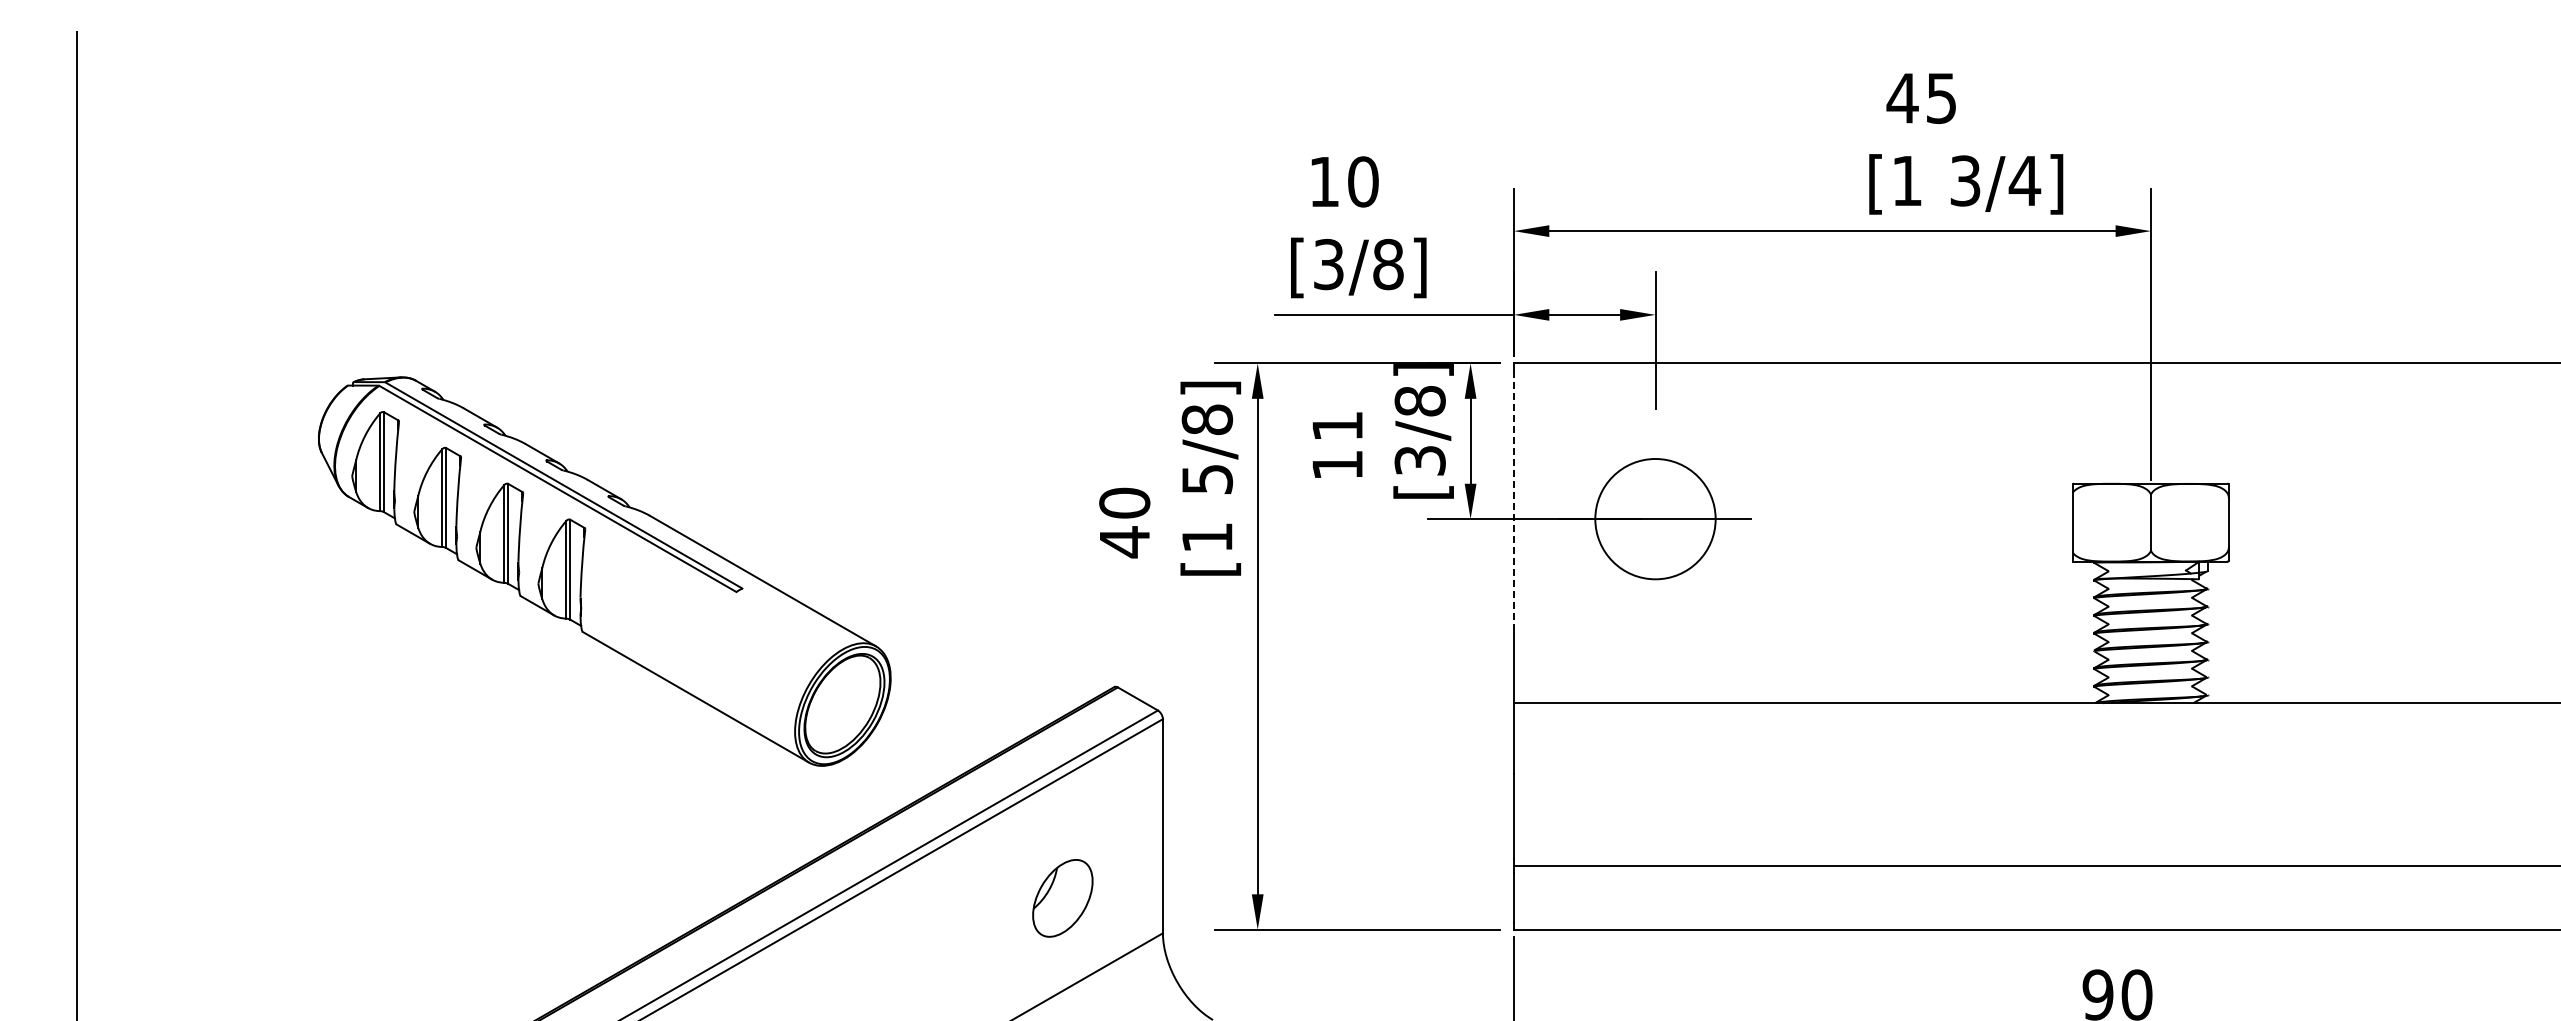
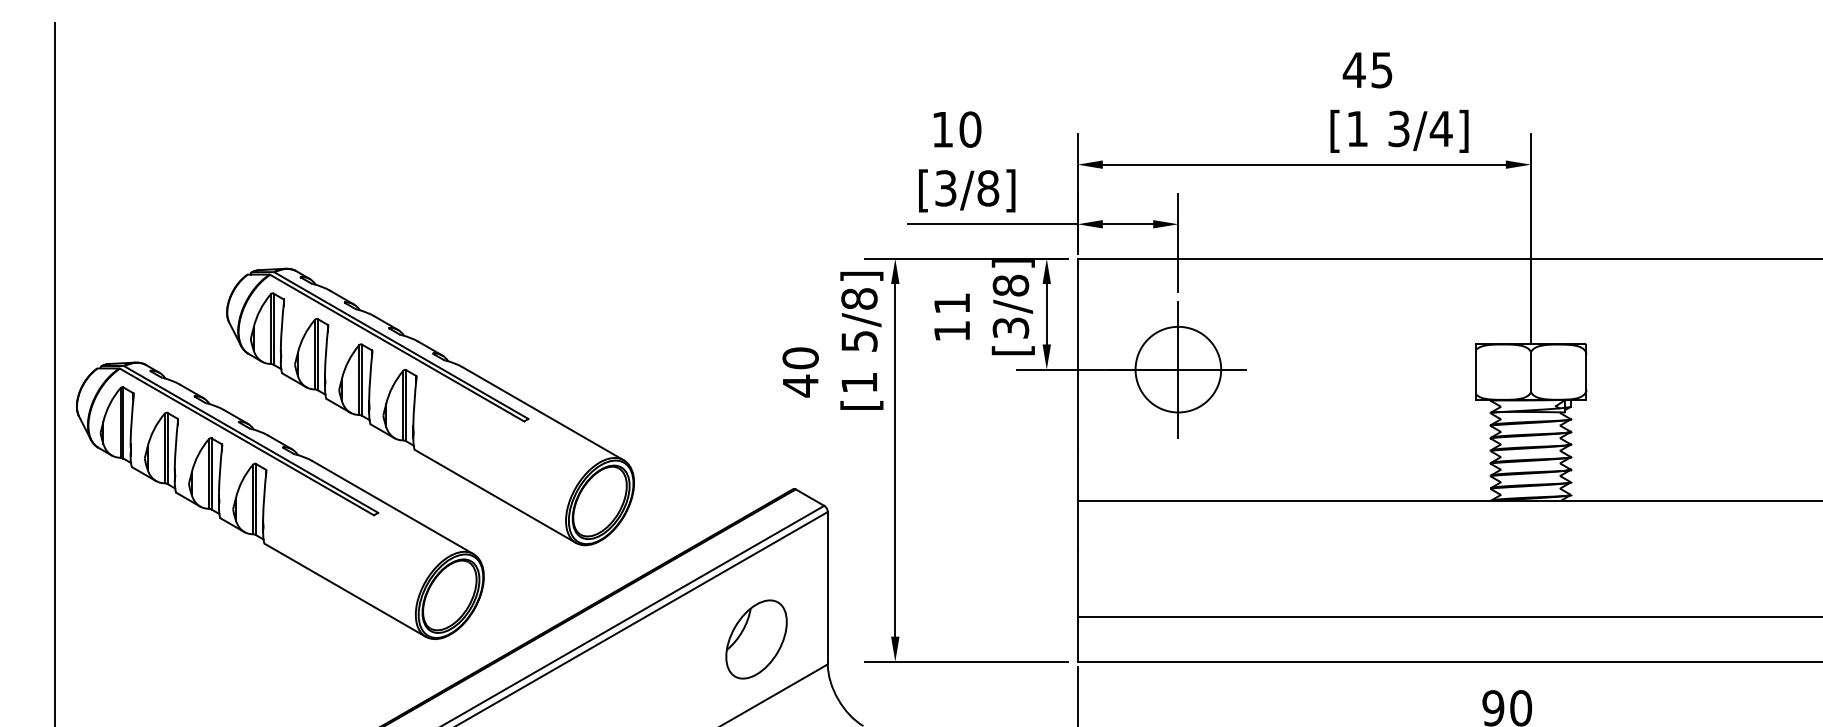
line: (1513, 501) -> (1077, 357), dashed -> solid
line: (1655, 518) -> (1178, 369), added
part: (393, 703) -> (280, 500), added
part: (1062, 898) -> (756, 639), size x1.43

